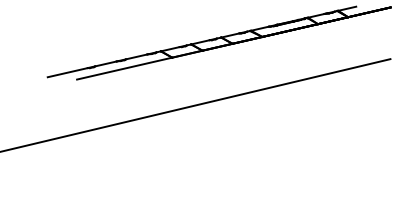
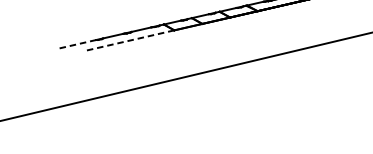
line: (124, 68) -> (130, 40), solid -> dashed
line: (67, 72) -> (77, 44), solid -> dashed

